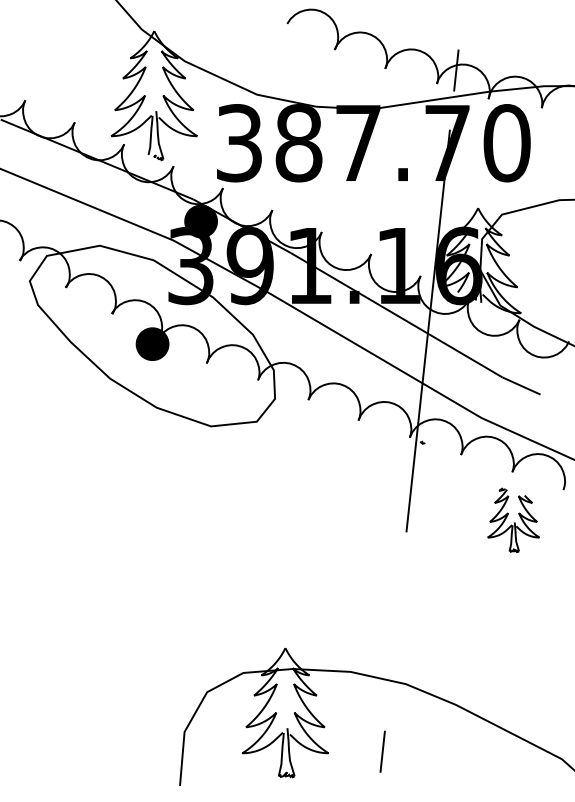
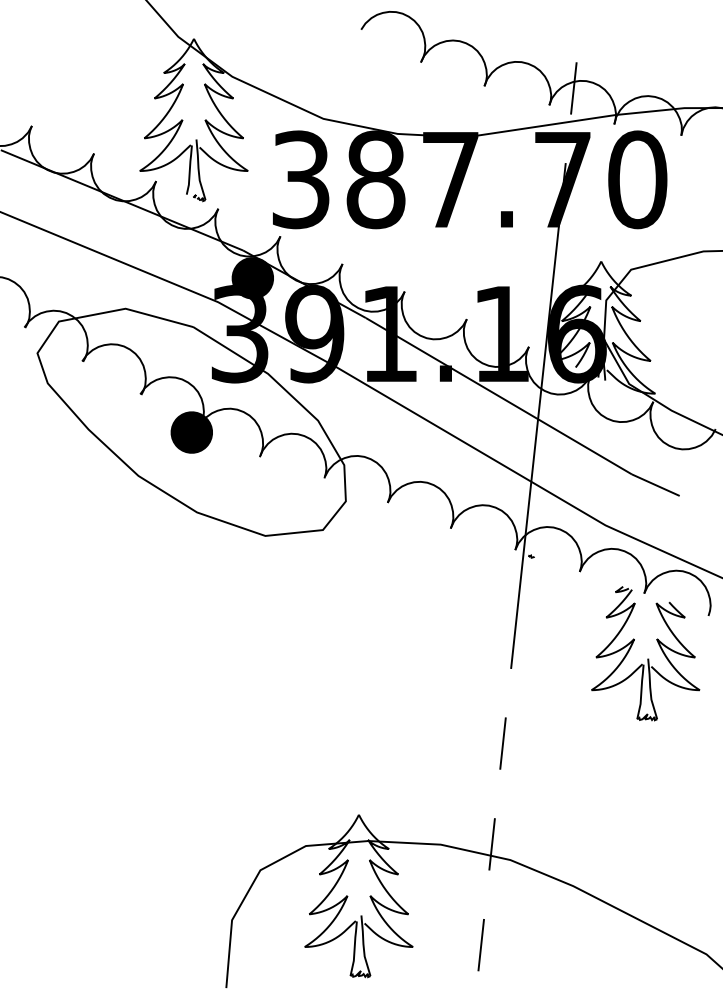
part: (513, 519) -> (645, 653), size x1.67
line: (399, 591) -> (502, 743), added
line: (390, 671) -> (491, 844), added

